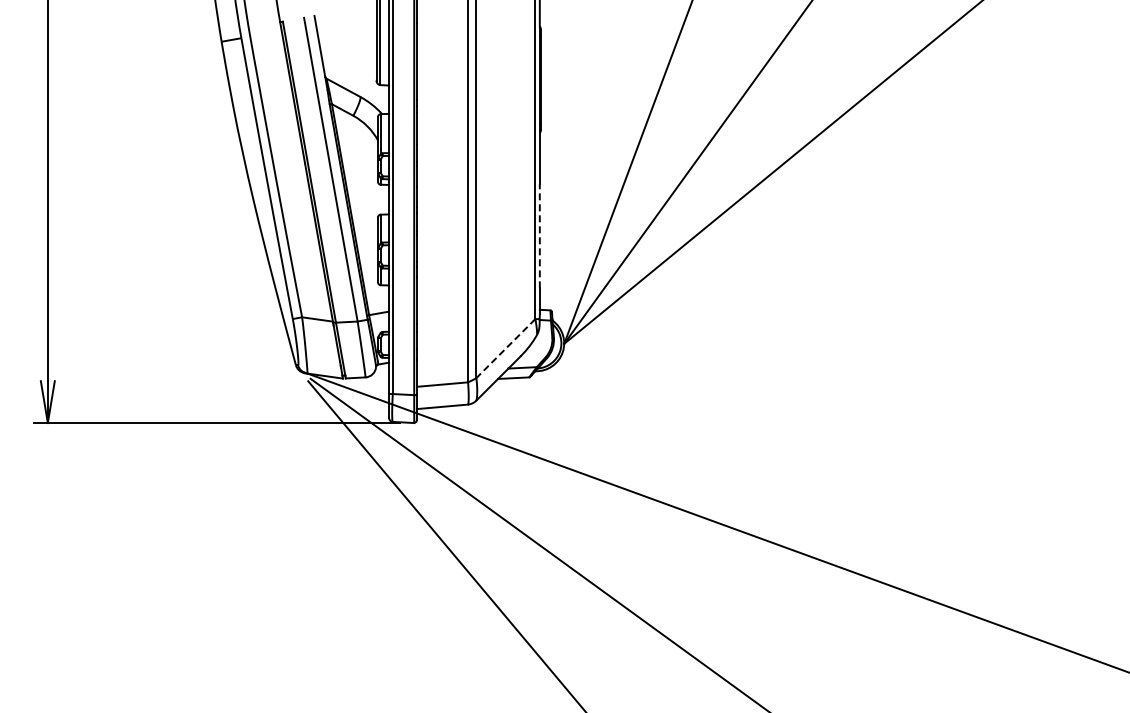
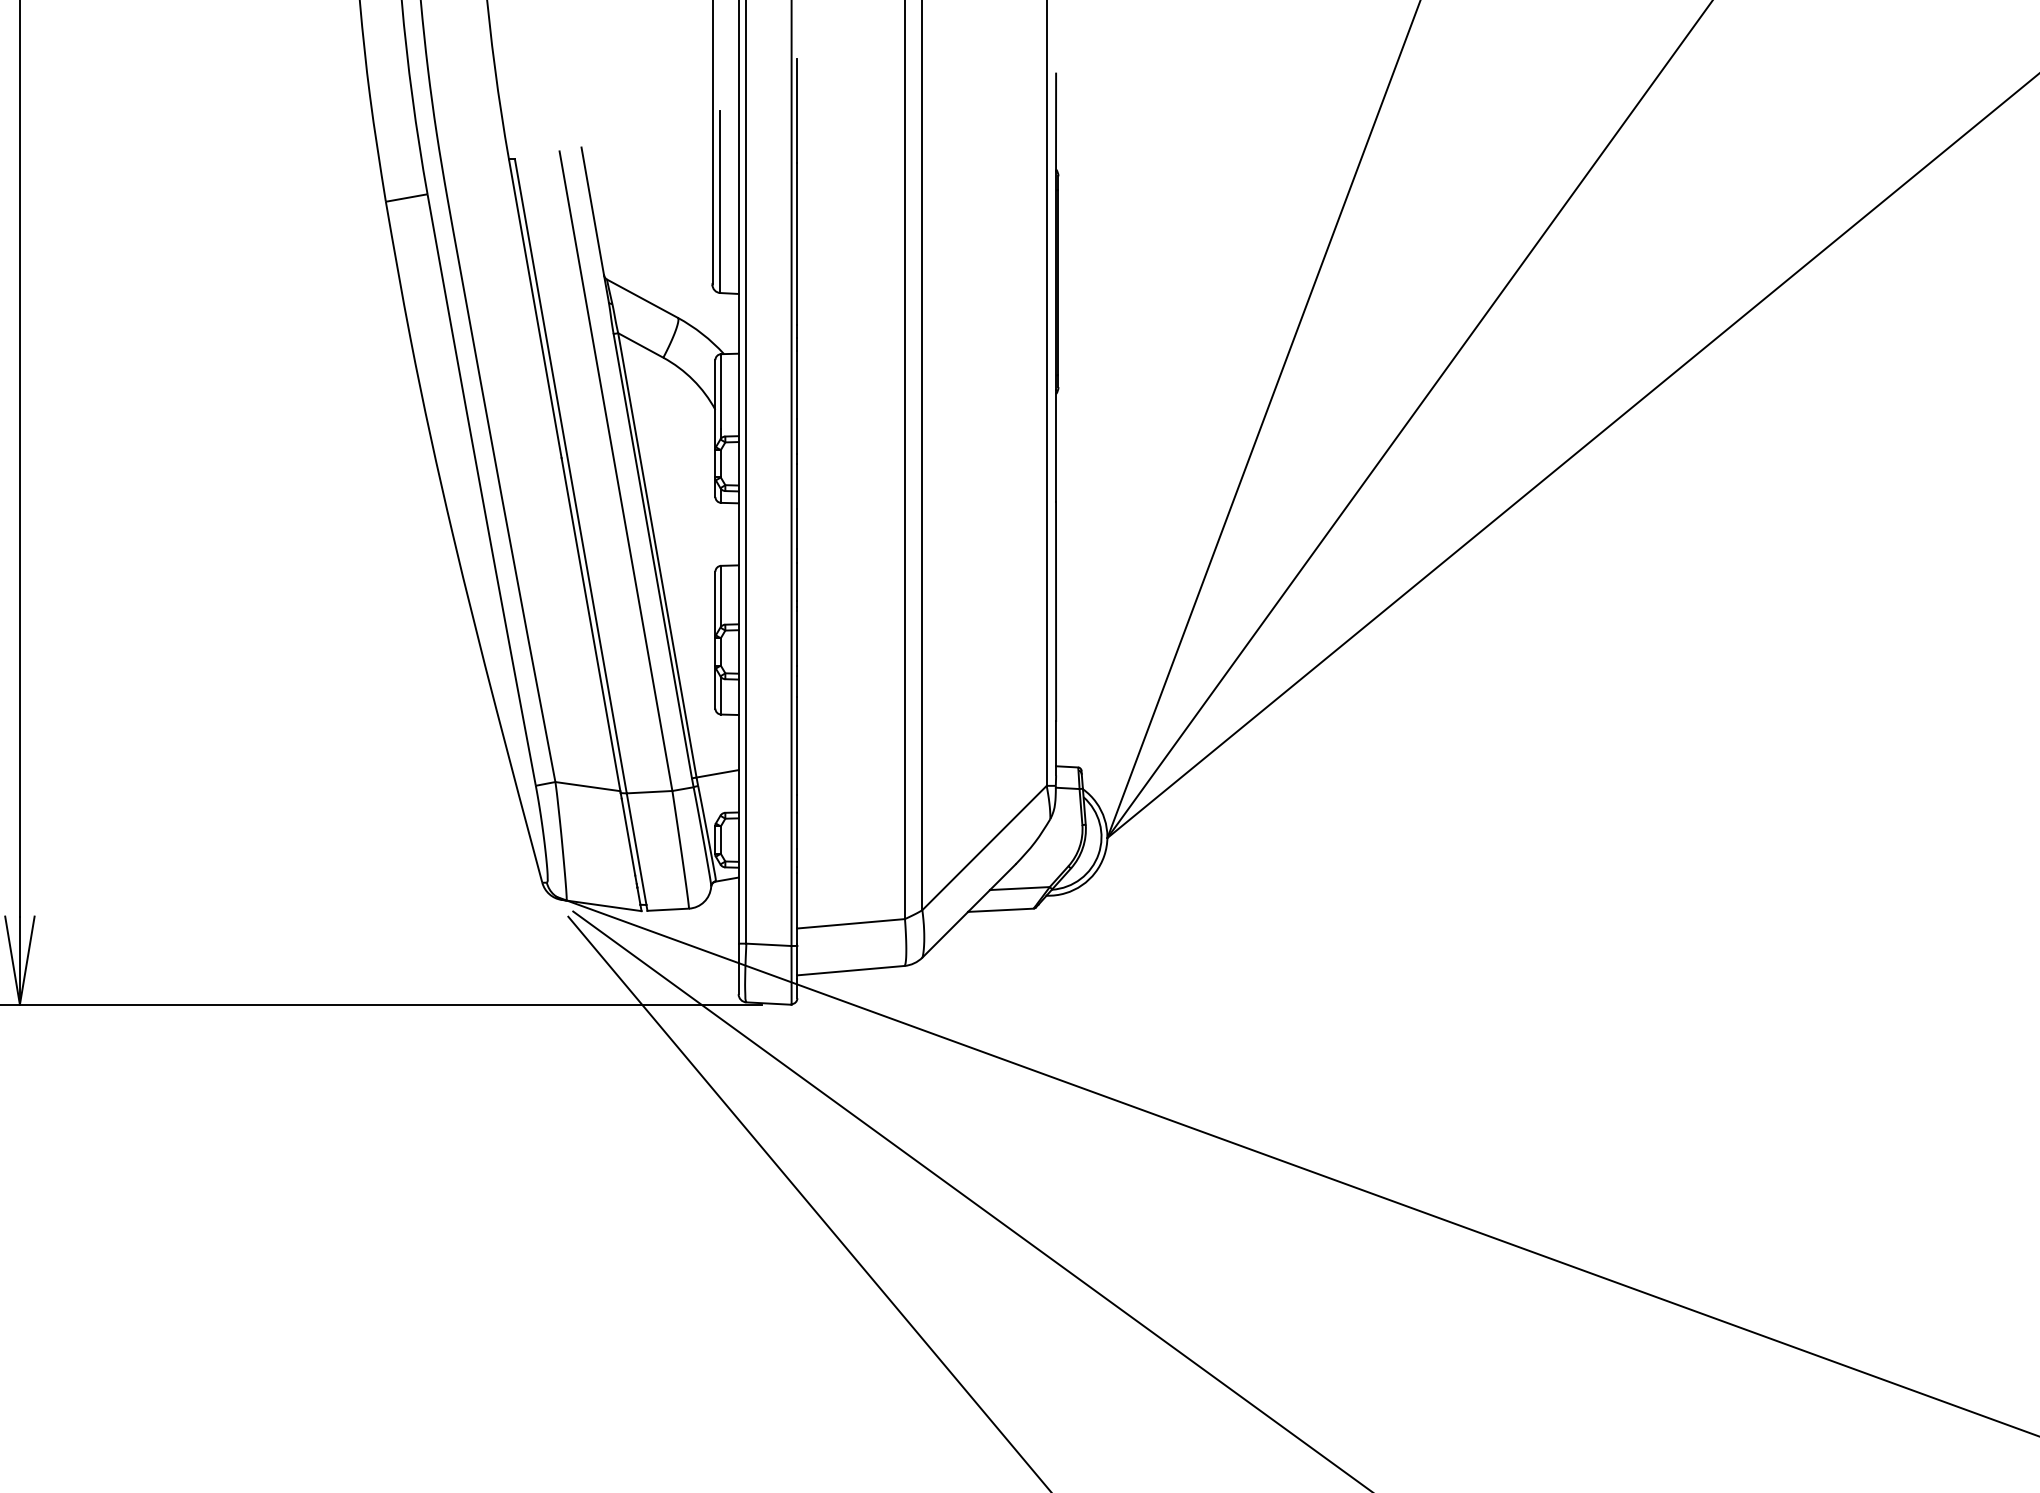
line: (539, 235) -> (1055, 609), dashed -> solid
line: (505, 348) -> (983, 847), dashed -> solid

